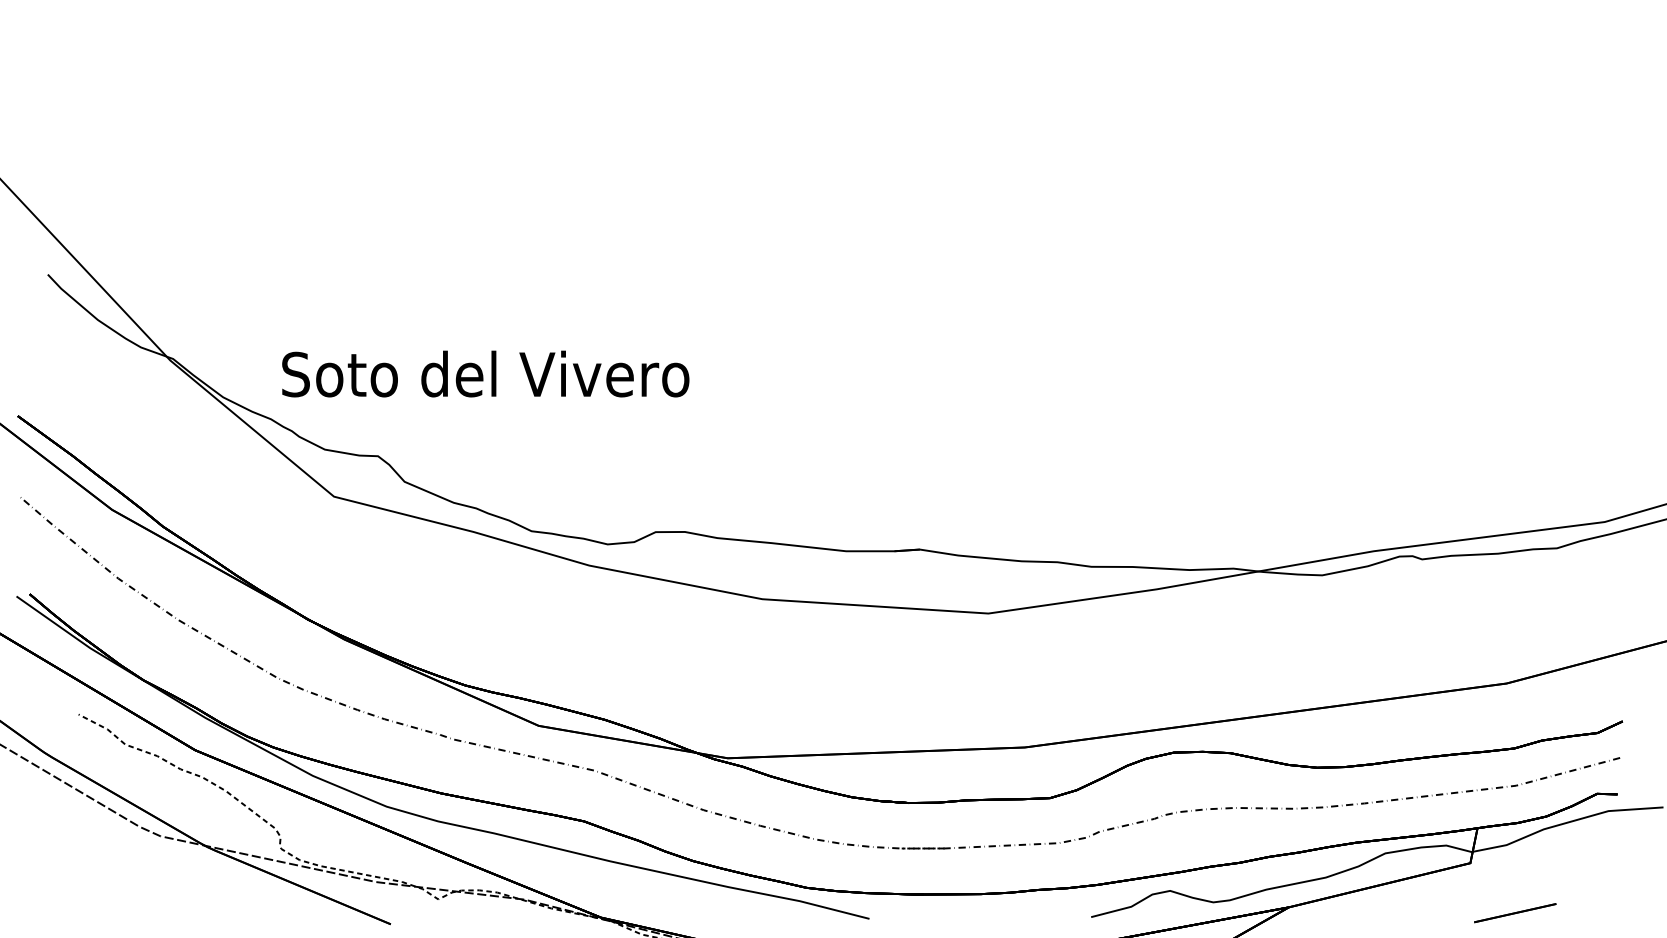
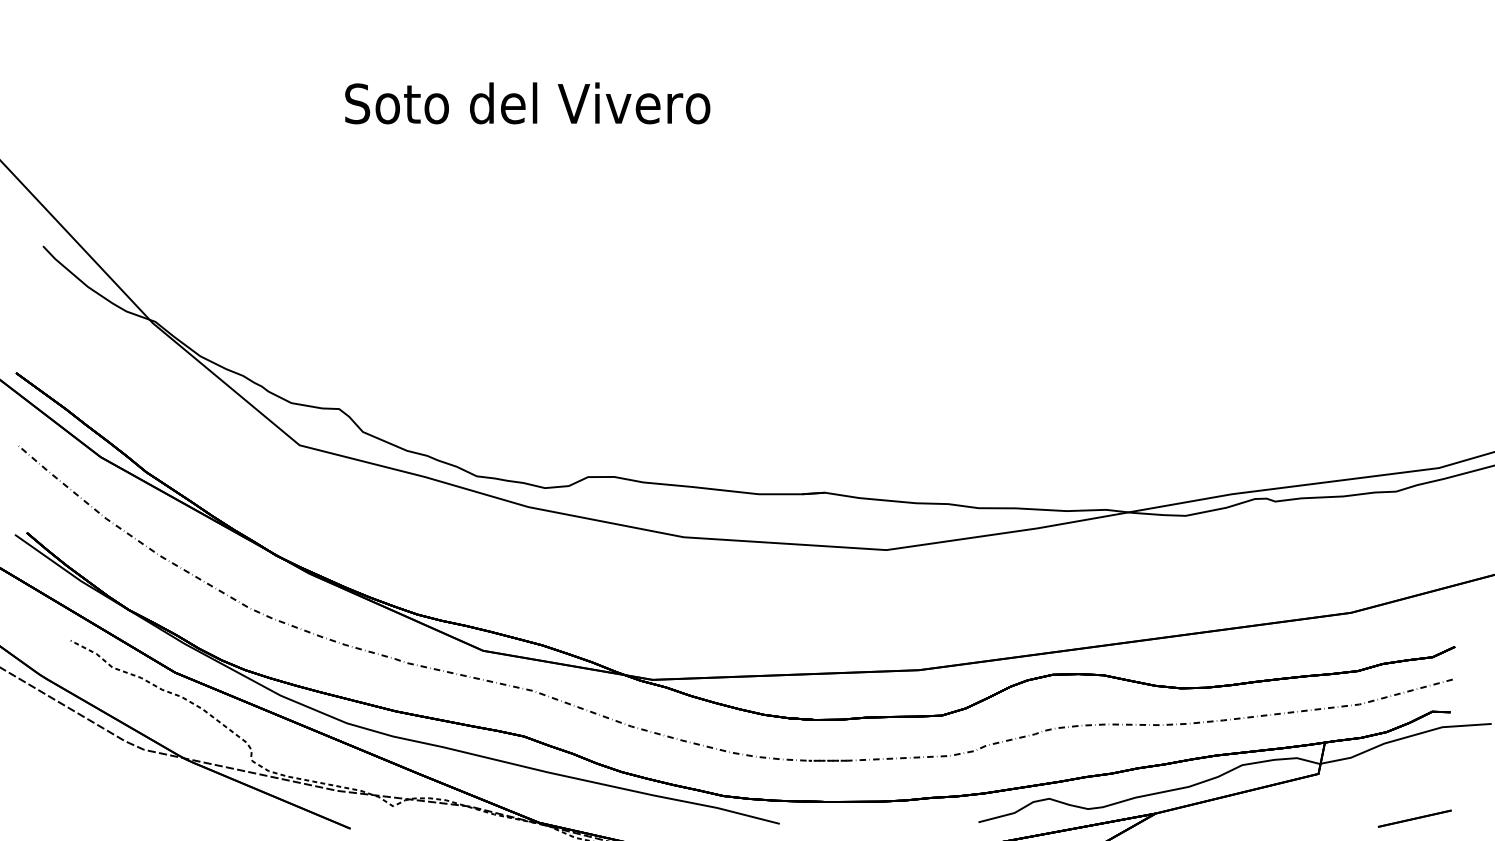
text: (485, 374) -> (527, 103), moved
line: (1514, 912) -> (1414, 818), moved

